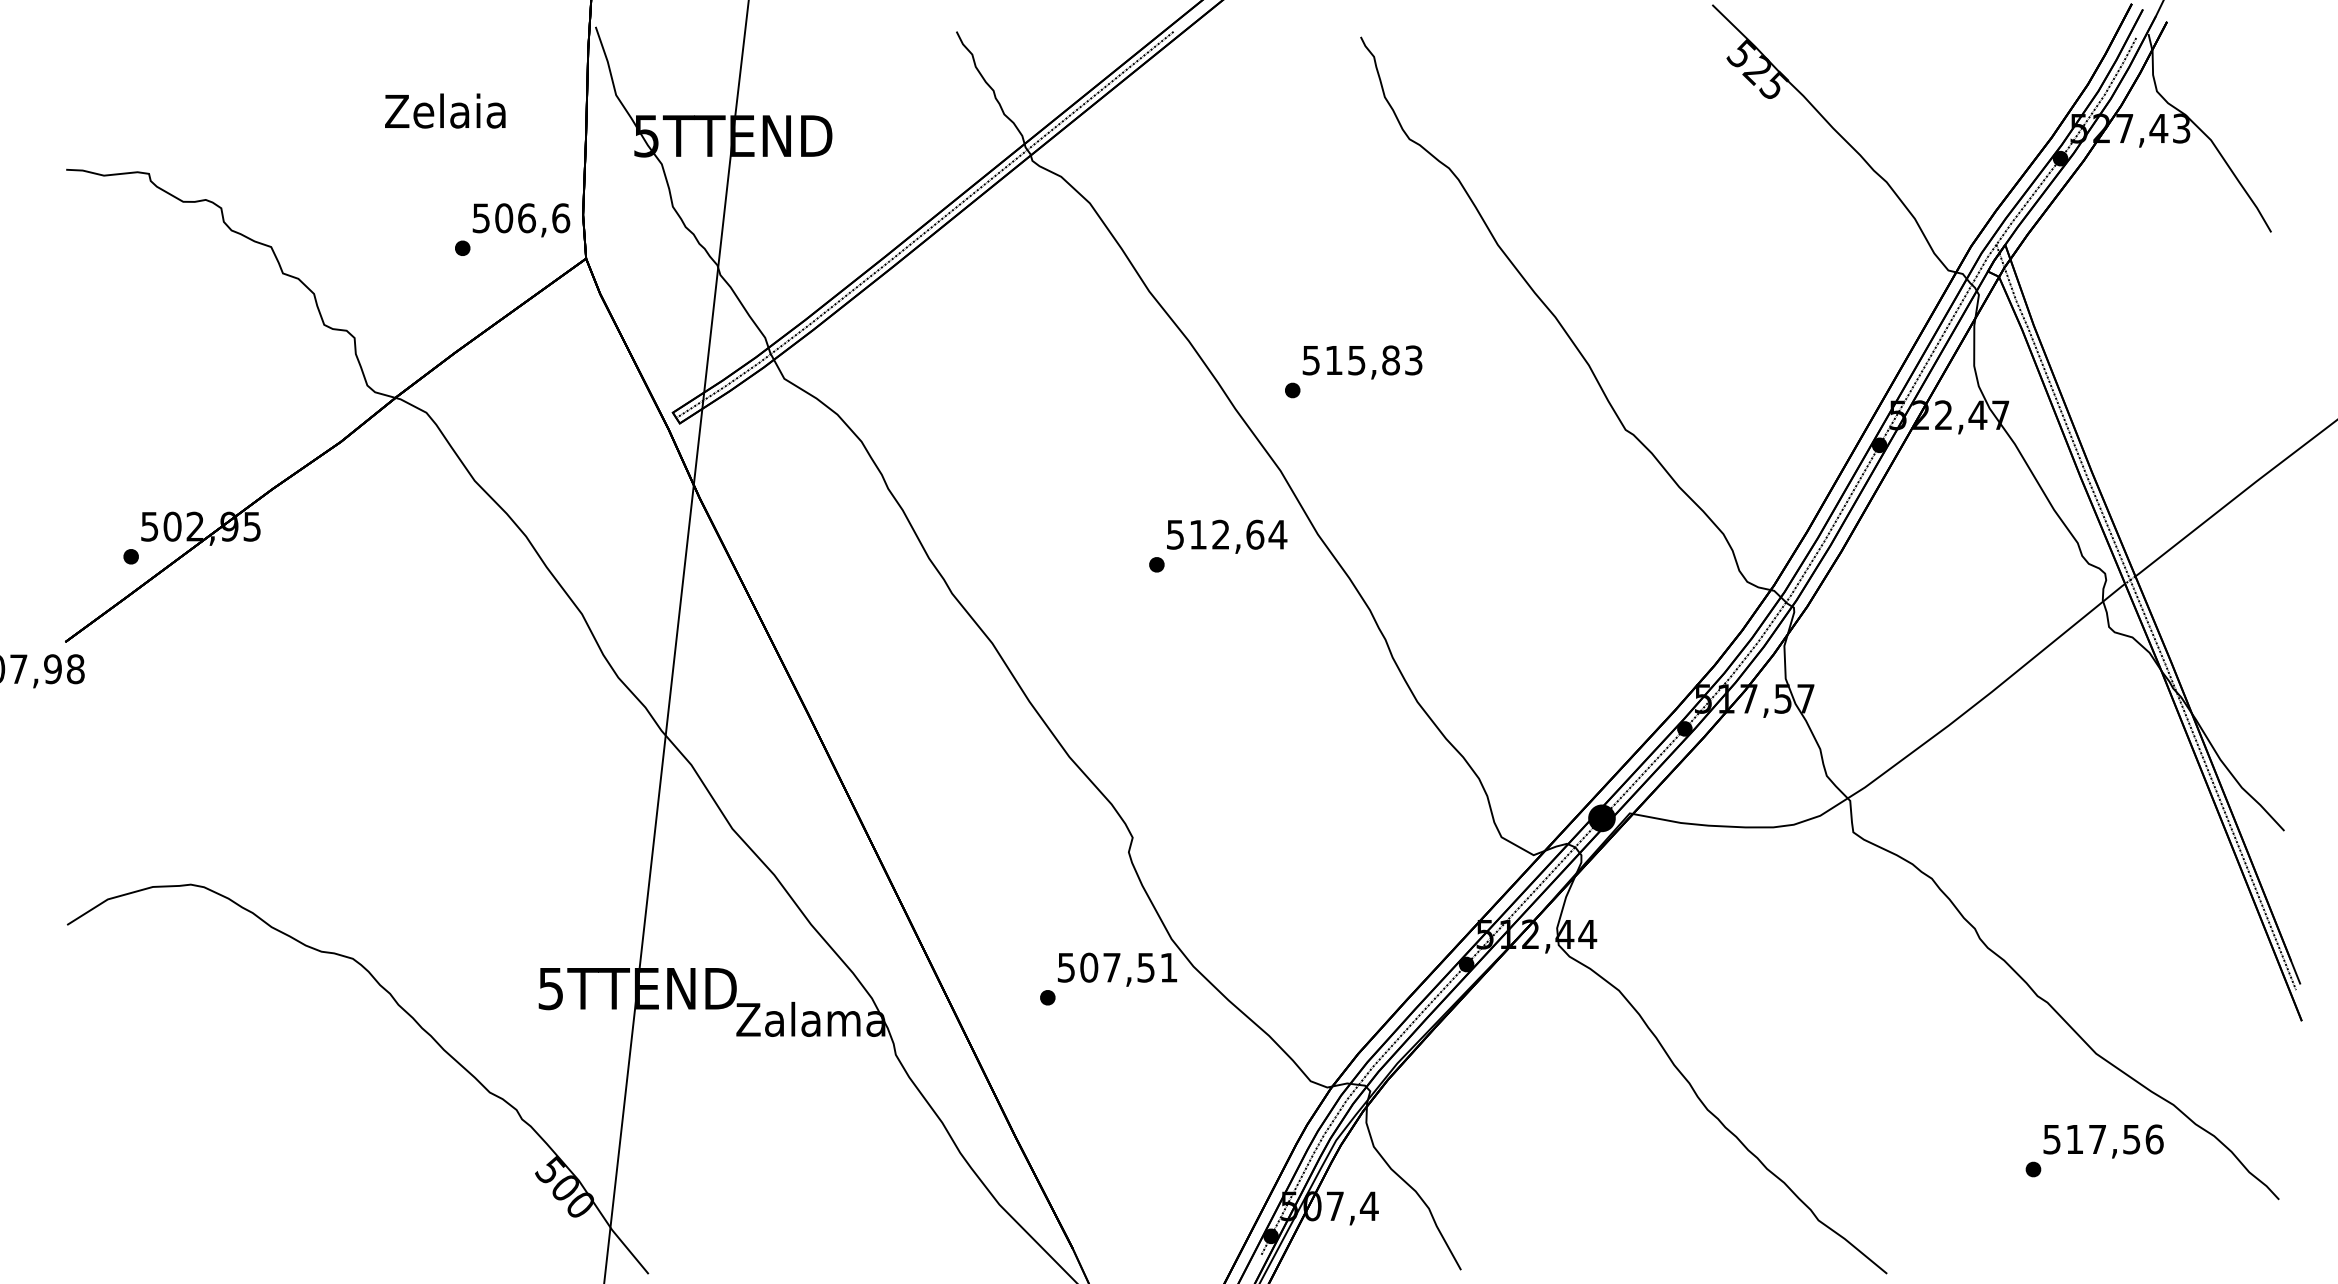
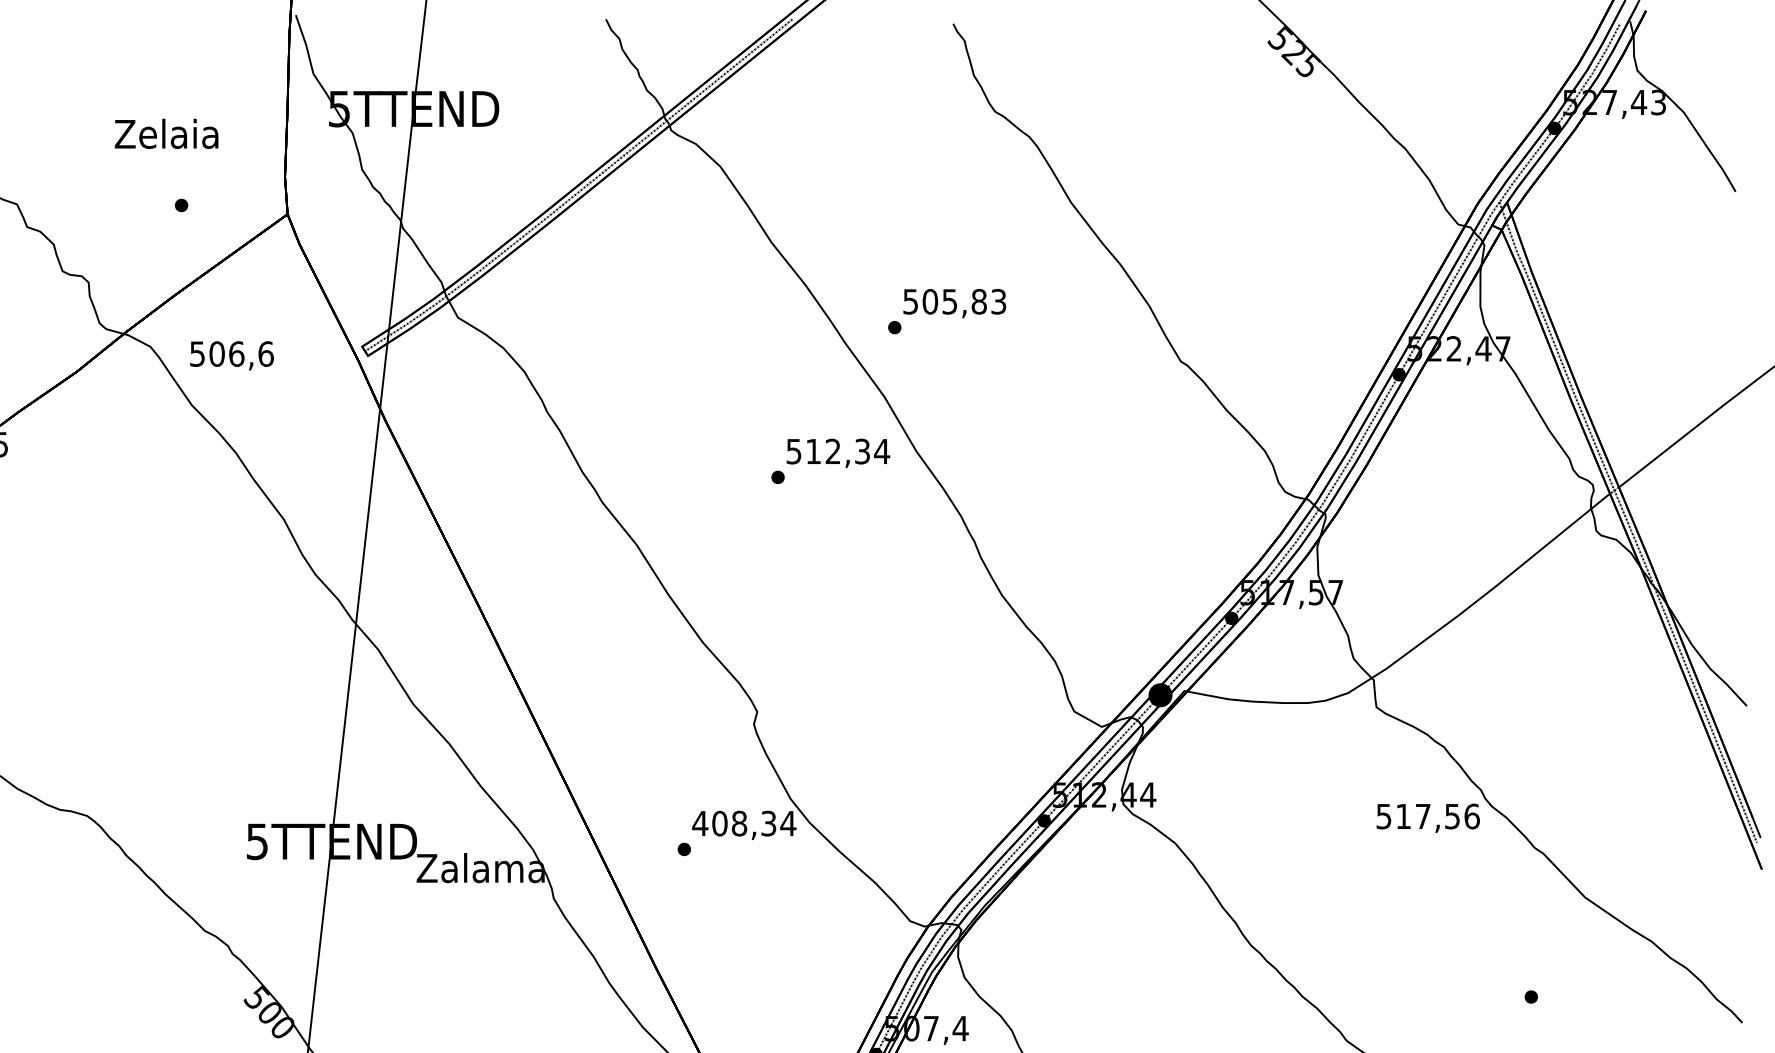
text: (445, 110) -> (166, 133), moved
text: (521, 220) -> (232, 355), moved
text: (1334, 360) -> (930, 301), 515,83 -> 505,83
text: (1255, 534) -> (862, 451), 512,64 -> 512,34
text: (1117, 967) -> (744, 823), 507,51 -> 408,34
text: (2103, 1141) -> (1428, 818), moved

